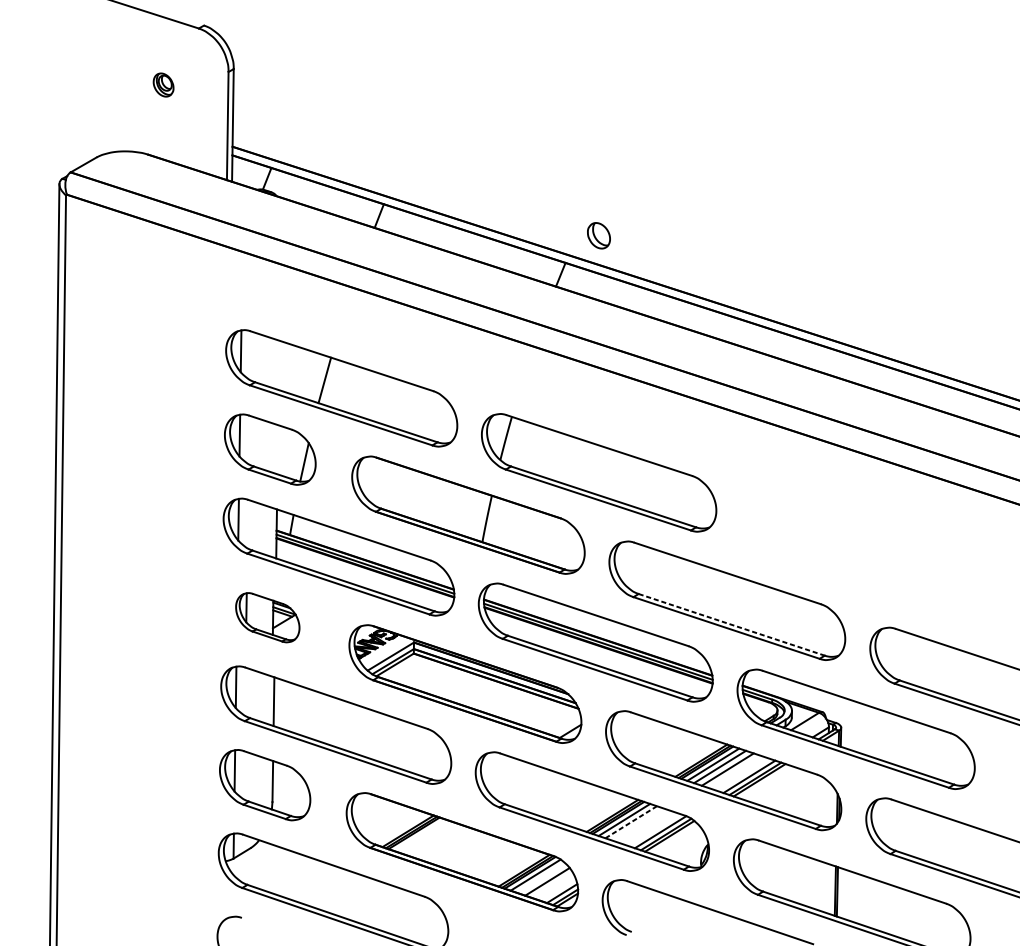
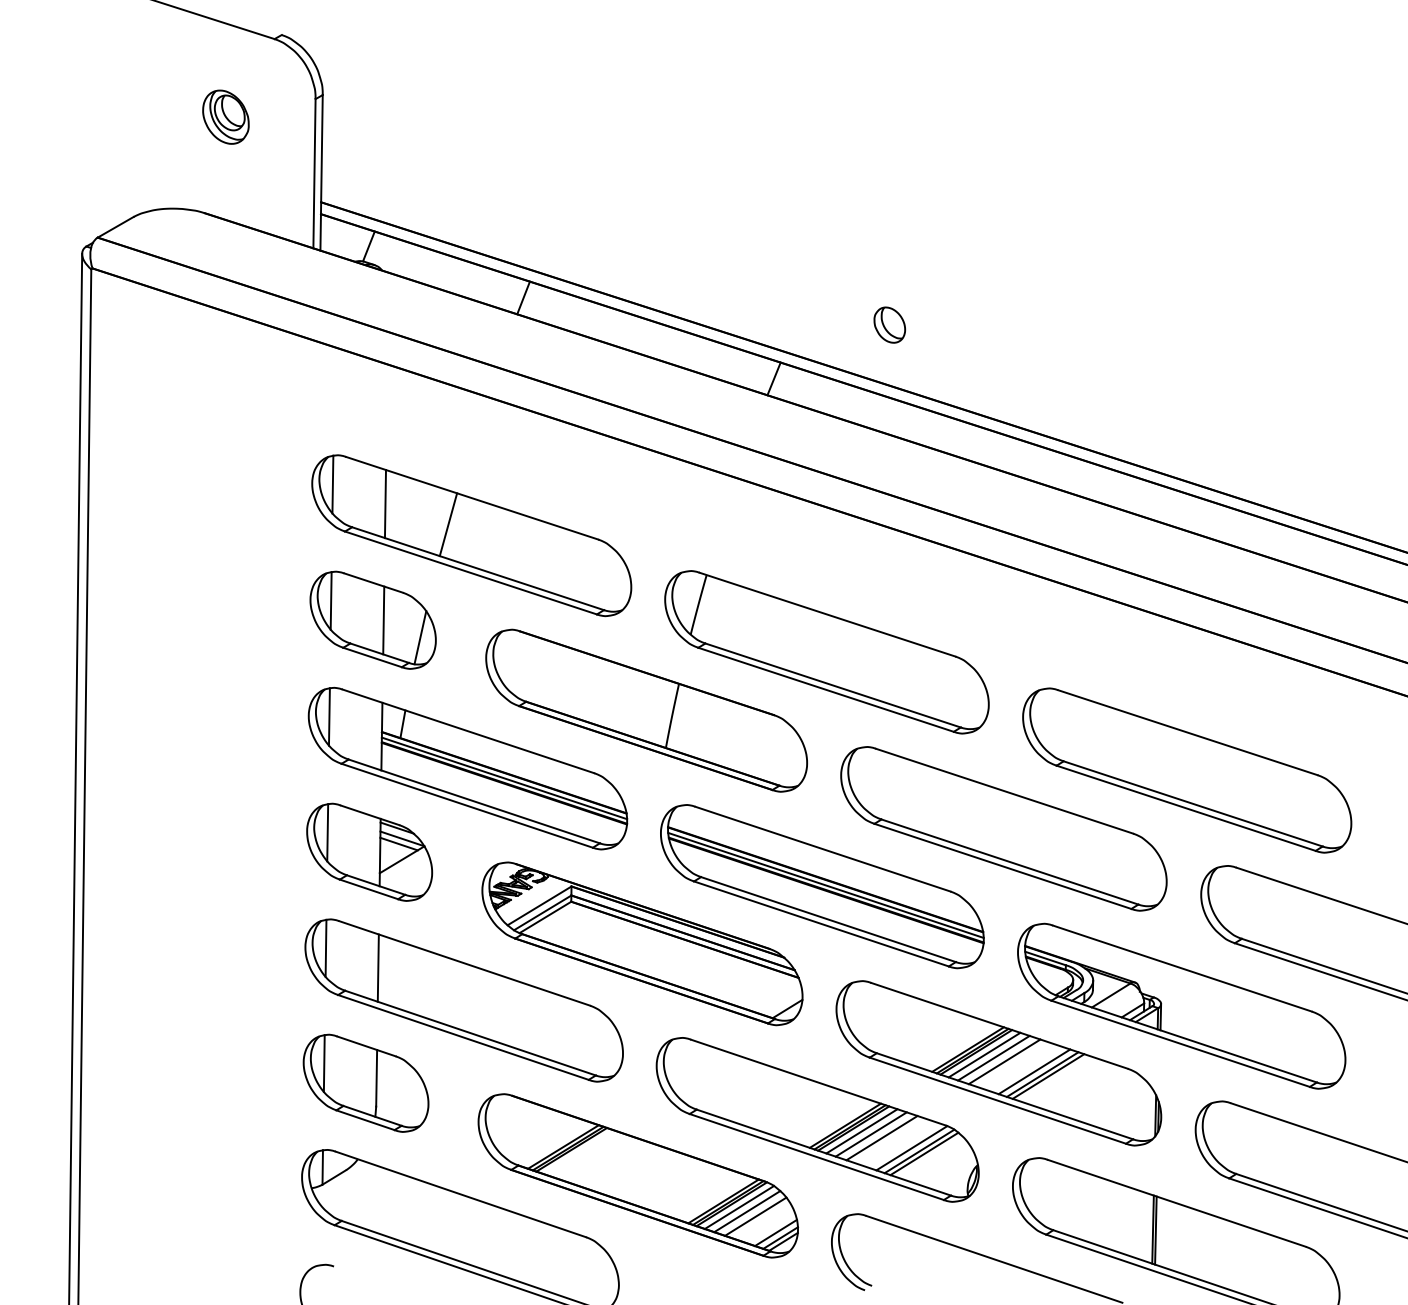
part: (163, 84) -> (225, 116), size x1.67
part: (598, 235) -> (889, 324), moved
line: (279, 365) -> (385, 504), added
line: (277, 449) -> (383, 620), added
part: (860, 558) -> (1187, 770), added
part: (267, 617) -> (369, 851), size x1.43
line: (732, 625) -> (1010, 862), dashed -> solid
line: (631, 822) -> (871, 1134), dashed -> solid
line: (638, 825) -> (881, 1138), added
line: (541, 878) -> (747, 1211), added

